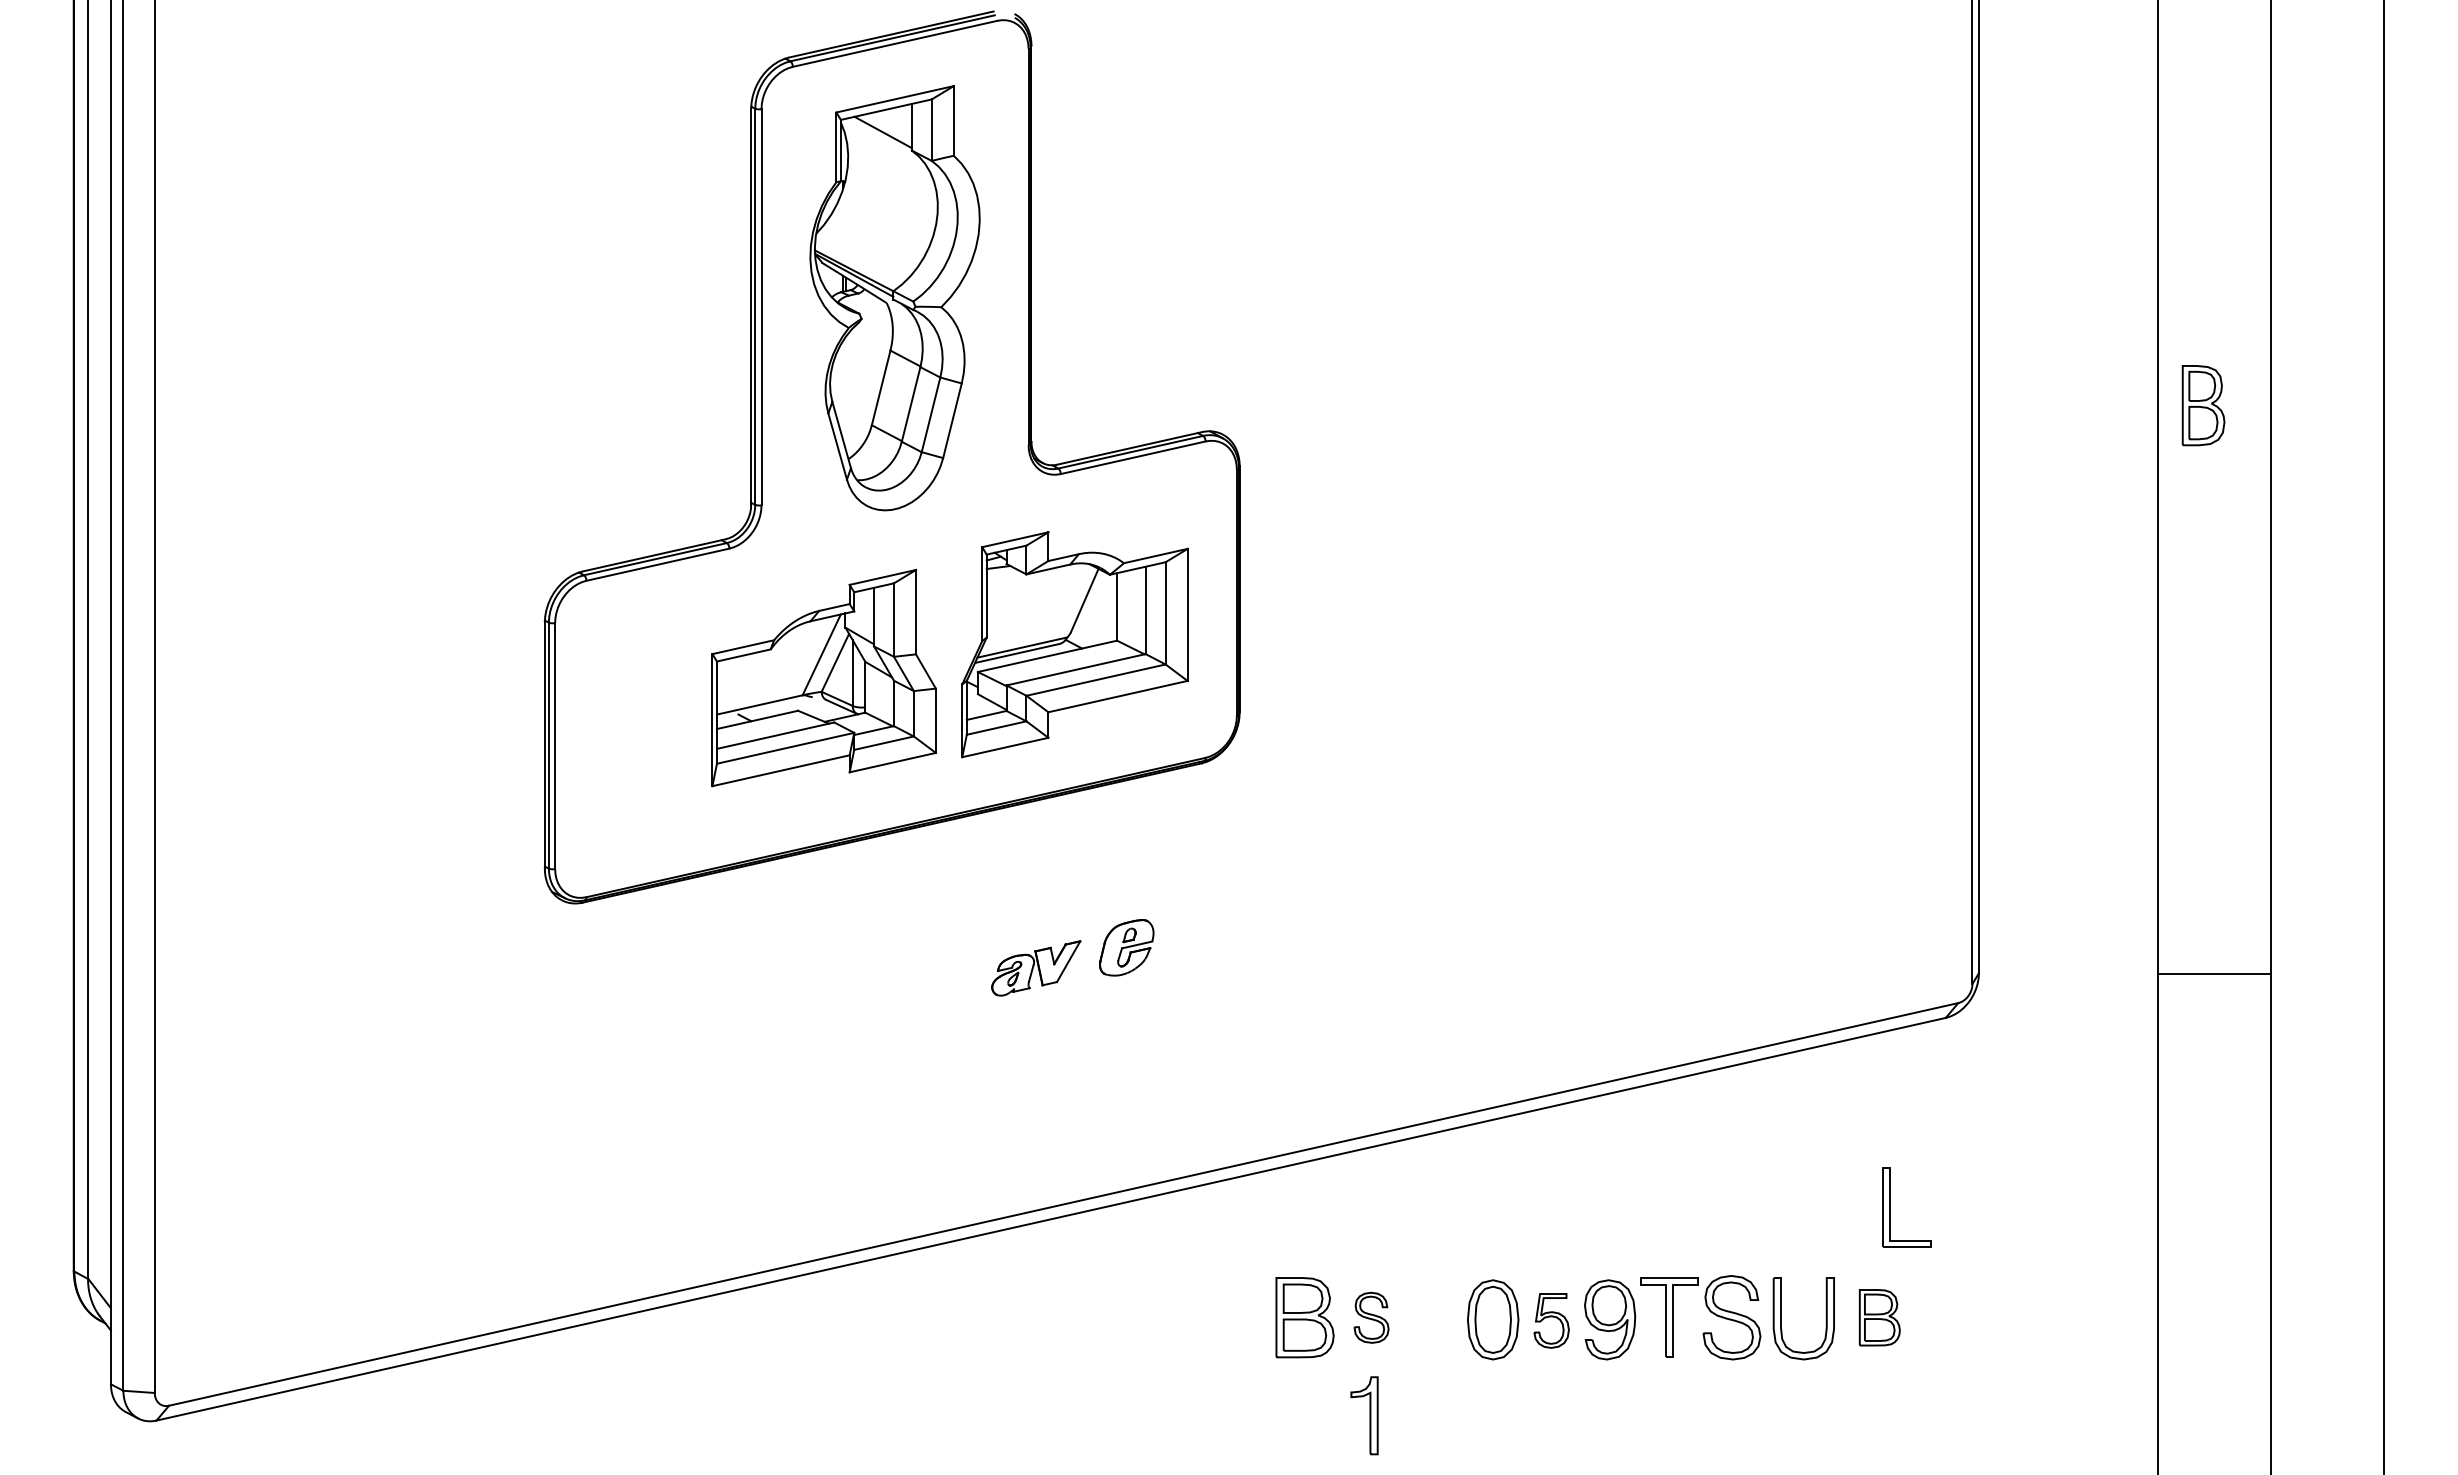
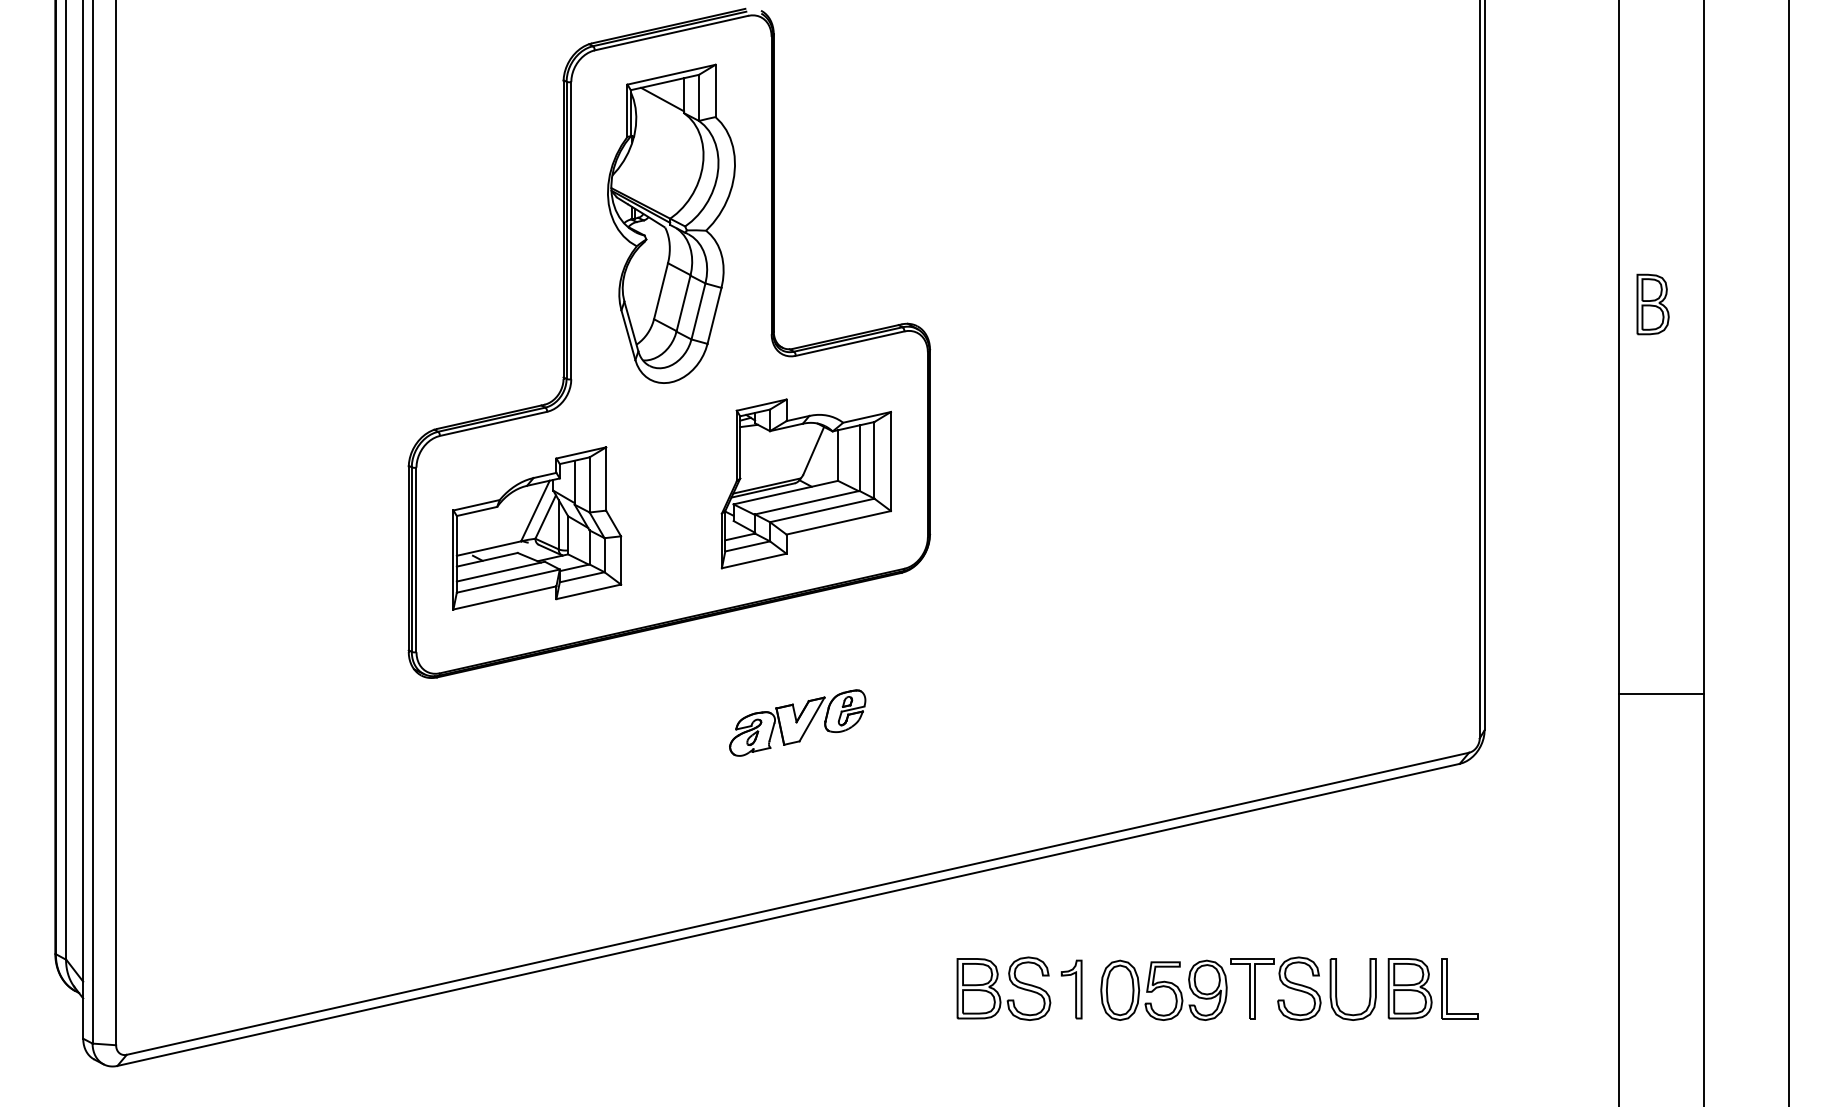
part: (823, 677) -> (536, 527), moved
part: (1036, 968) -> (777, 726), size x1.43
line: (2213, 974) -> (1660, 694), moved
part: (1890, 1207) -> (1447, 988), moved
part: (1371, 1317) -> (1028, 988), size x1.67
part: (1879, 1317) -> (1410, 988), size x1.43
part: (1551, 1320) -> (1163, 990), size x1.43
part: (1364, 1415) -> (1071, 989), moved

